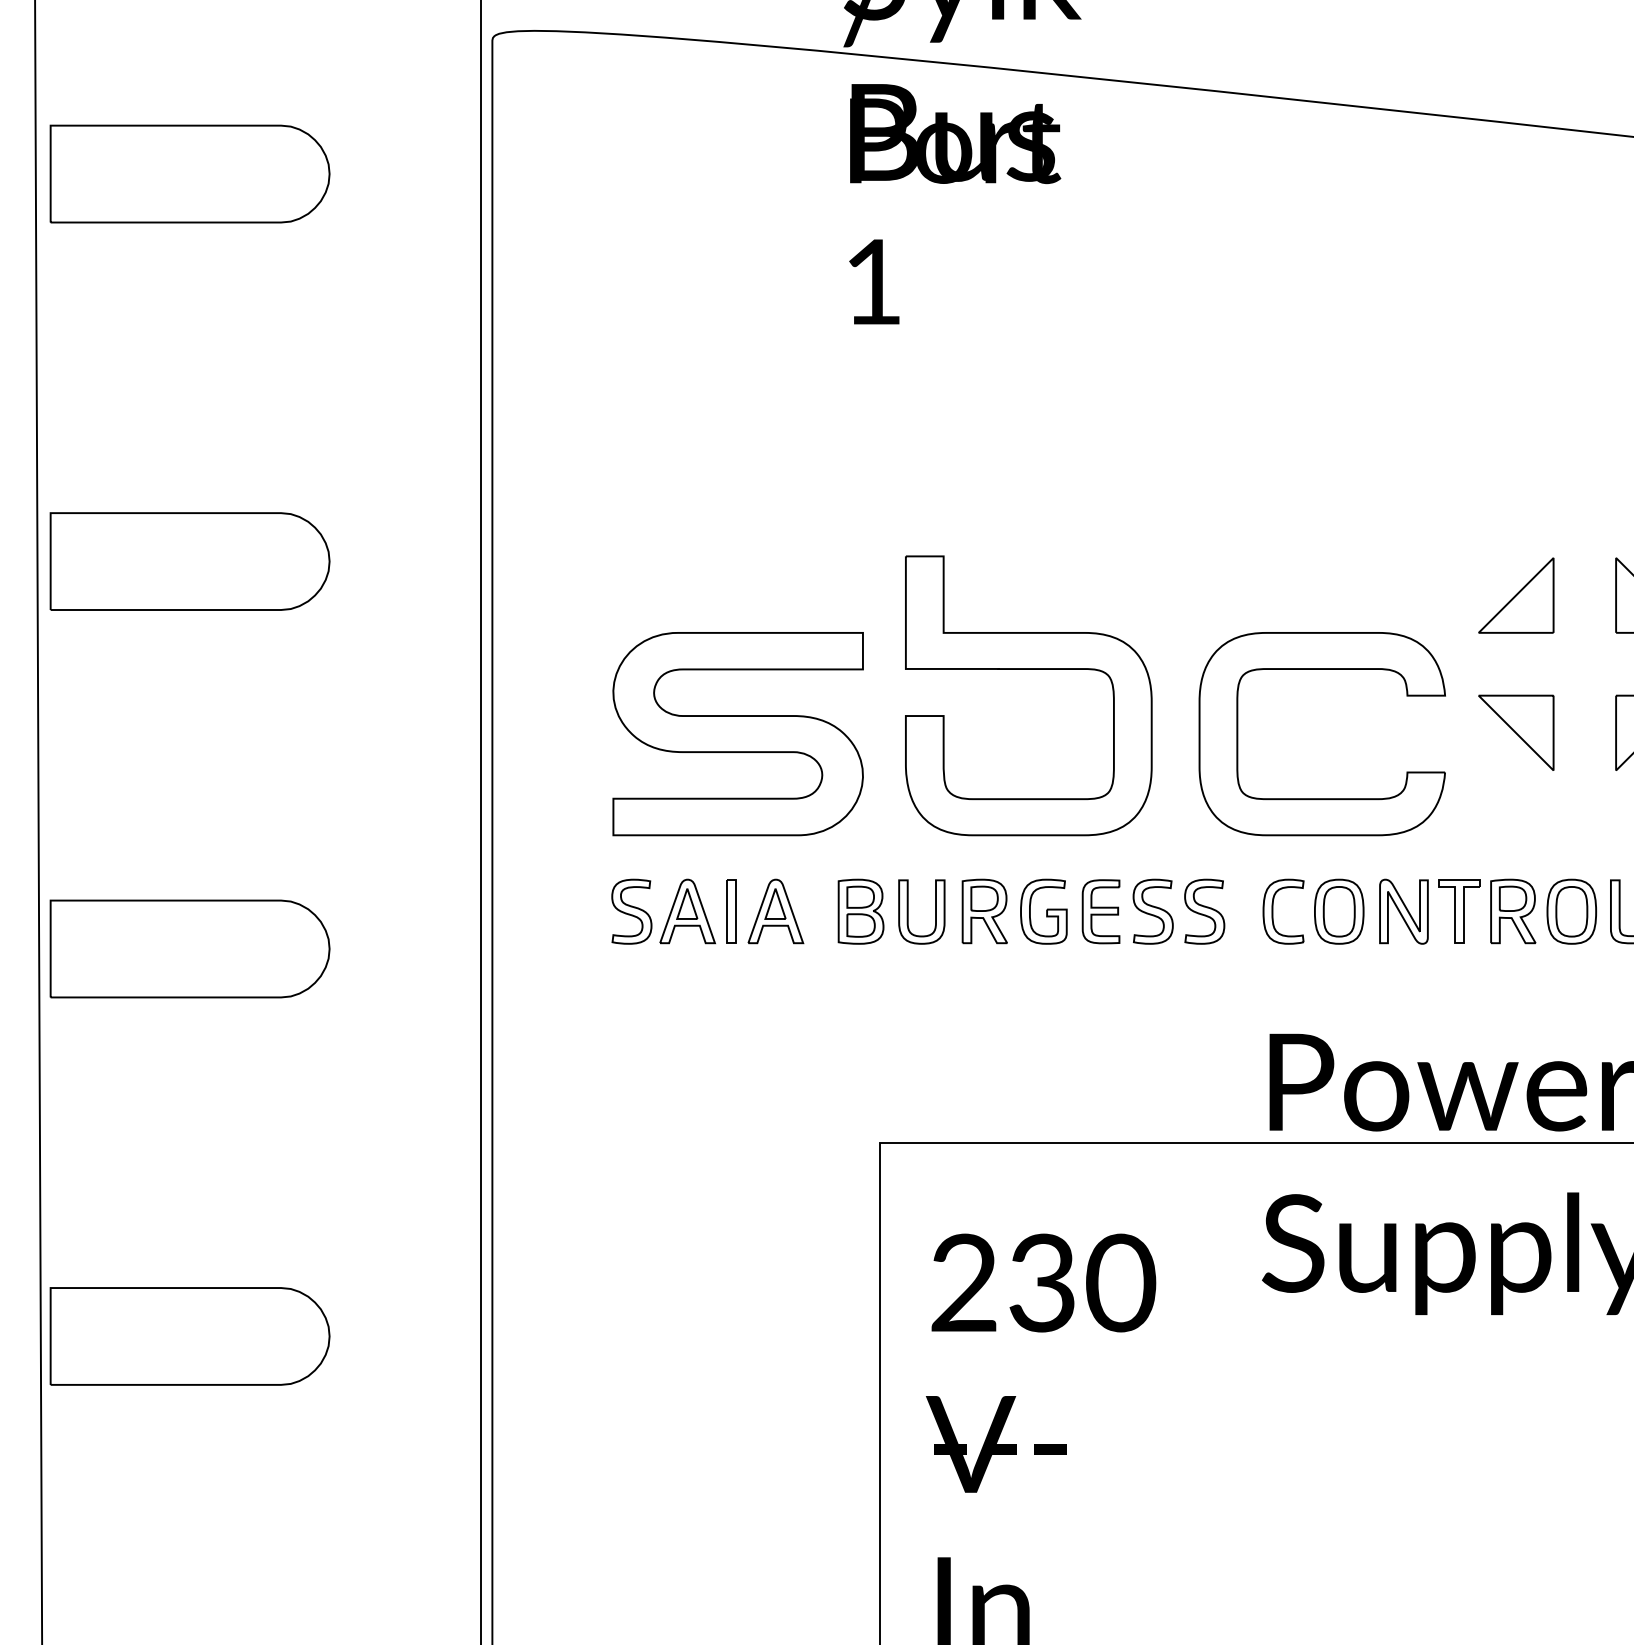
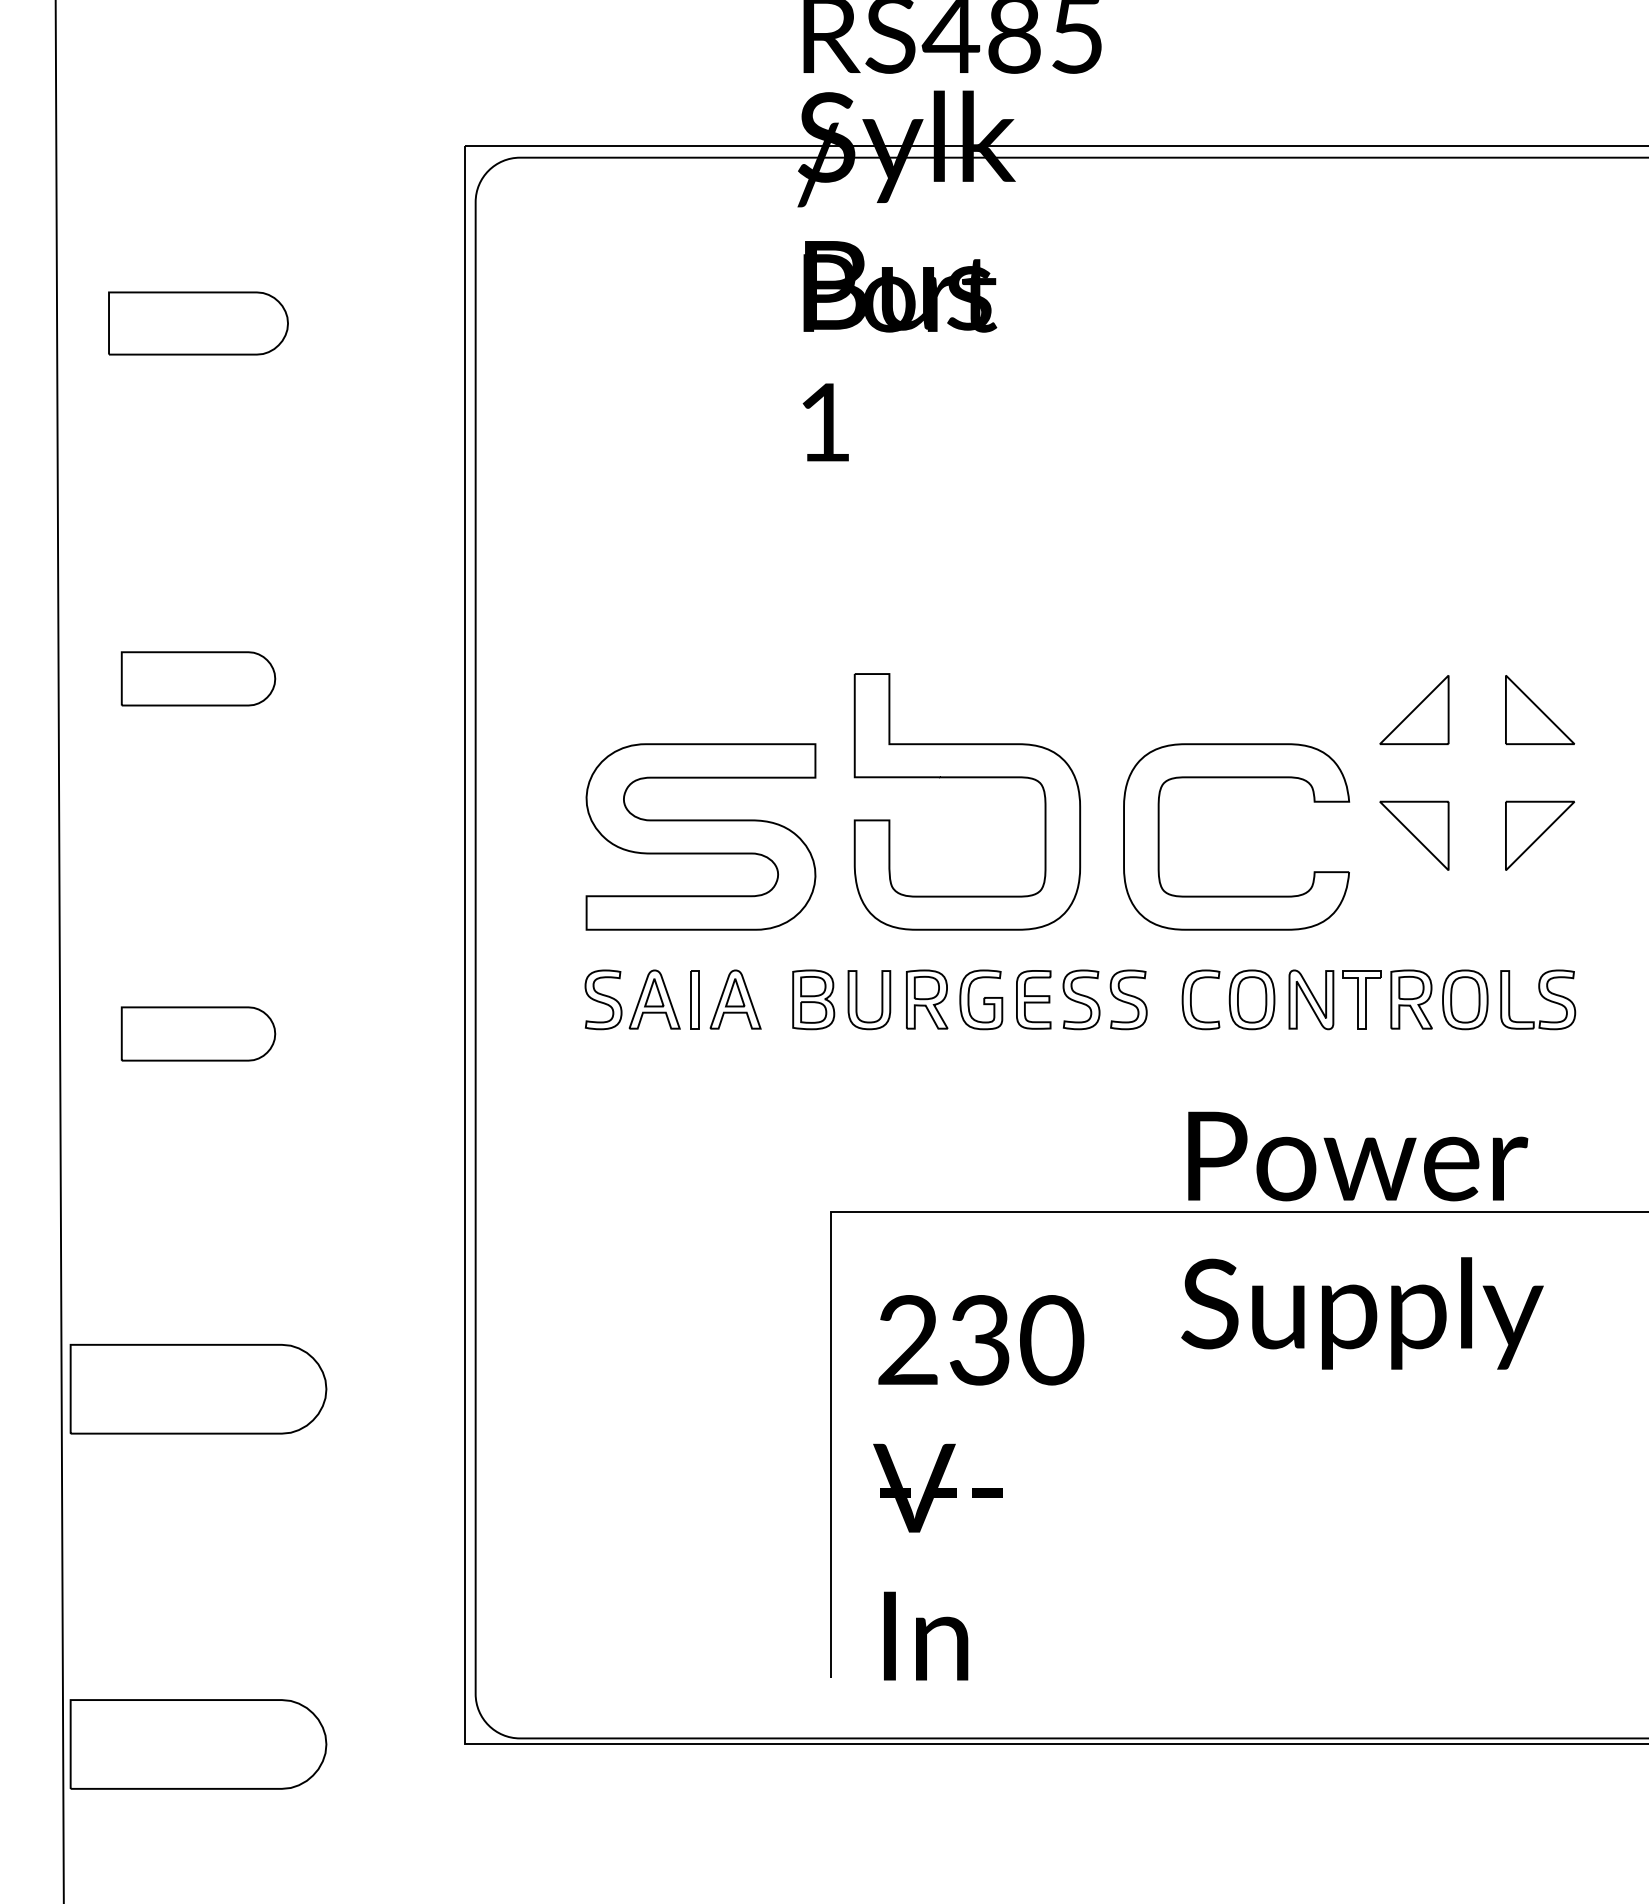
part: (190, 174) -> (198, 323), size x0.7
part: (190, 561) -> (198, 678), size x0.6
part: (190, 948) -> (198, 1033), size x0.6

